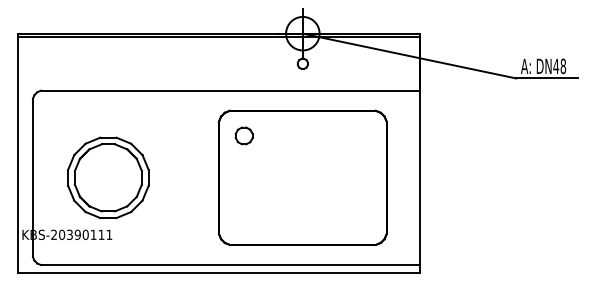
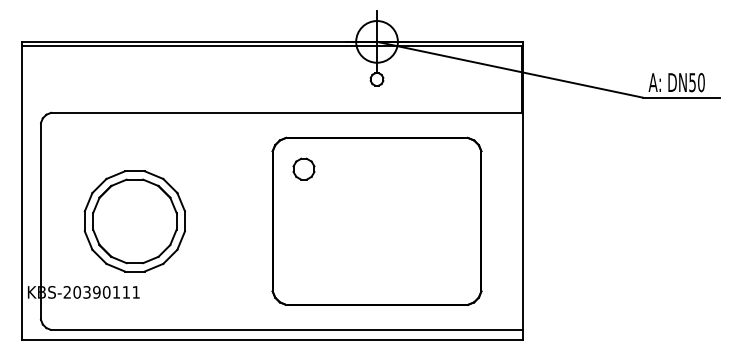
text: (559, 66) -> (696, 82), DN48 -> DN50

